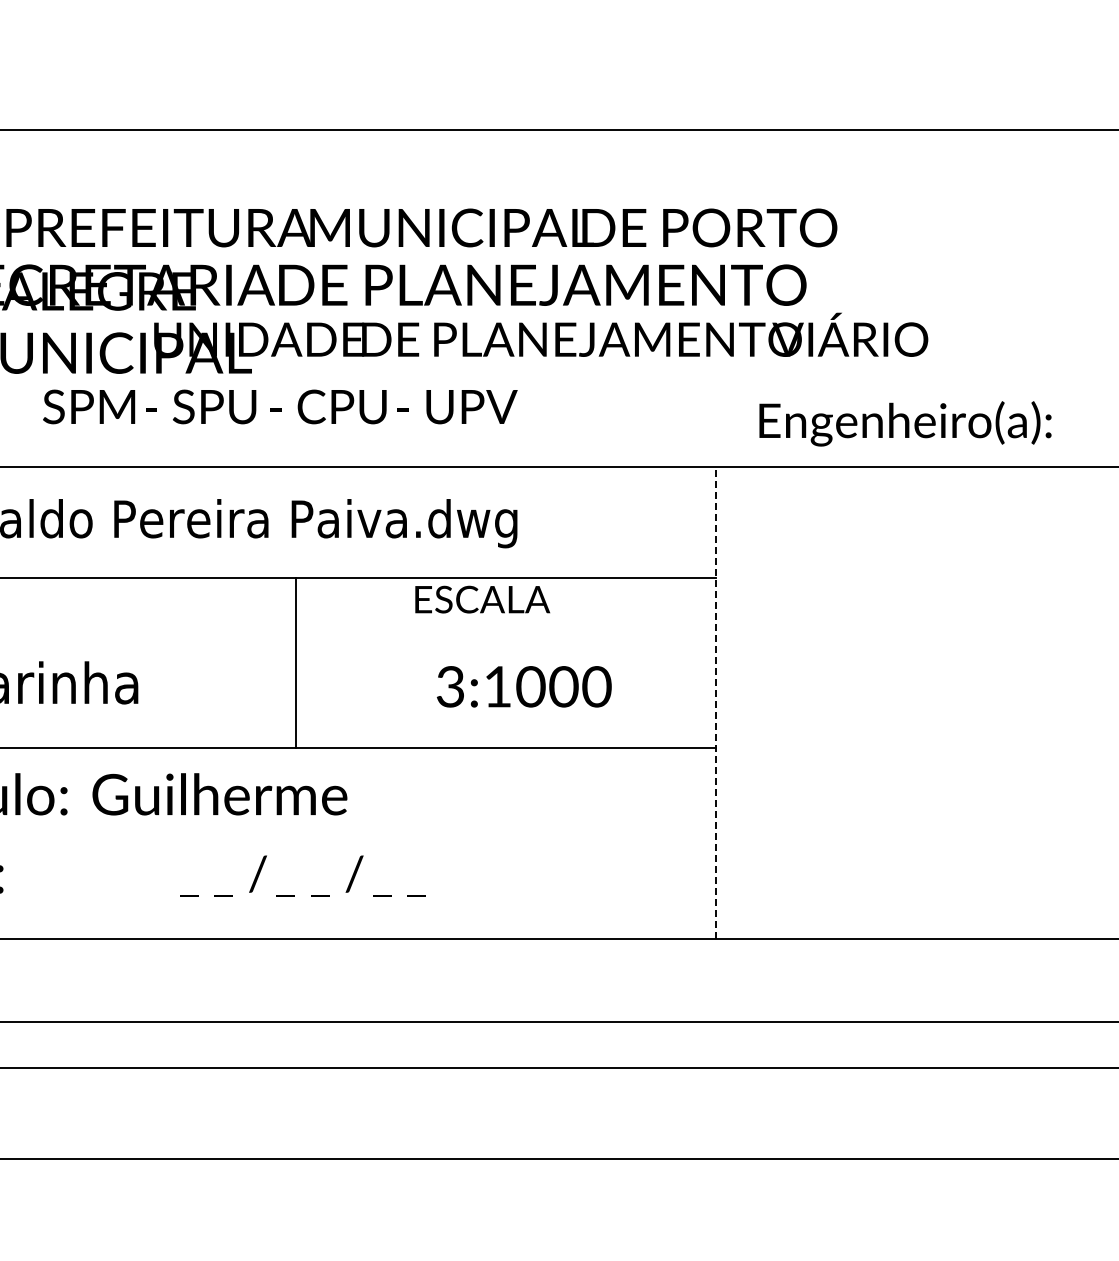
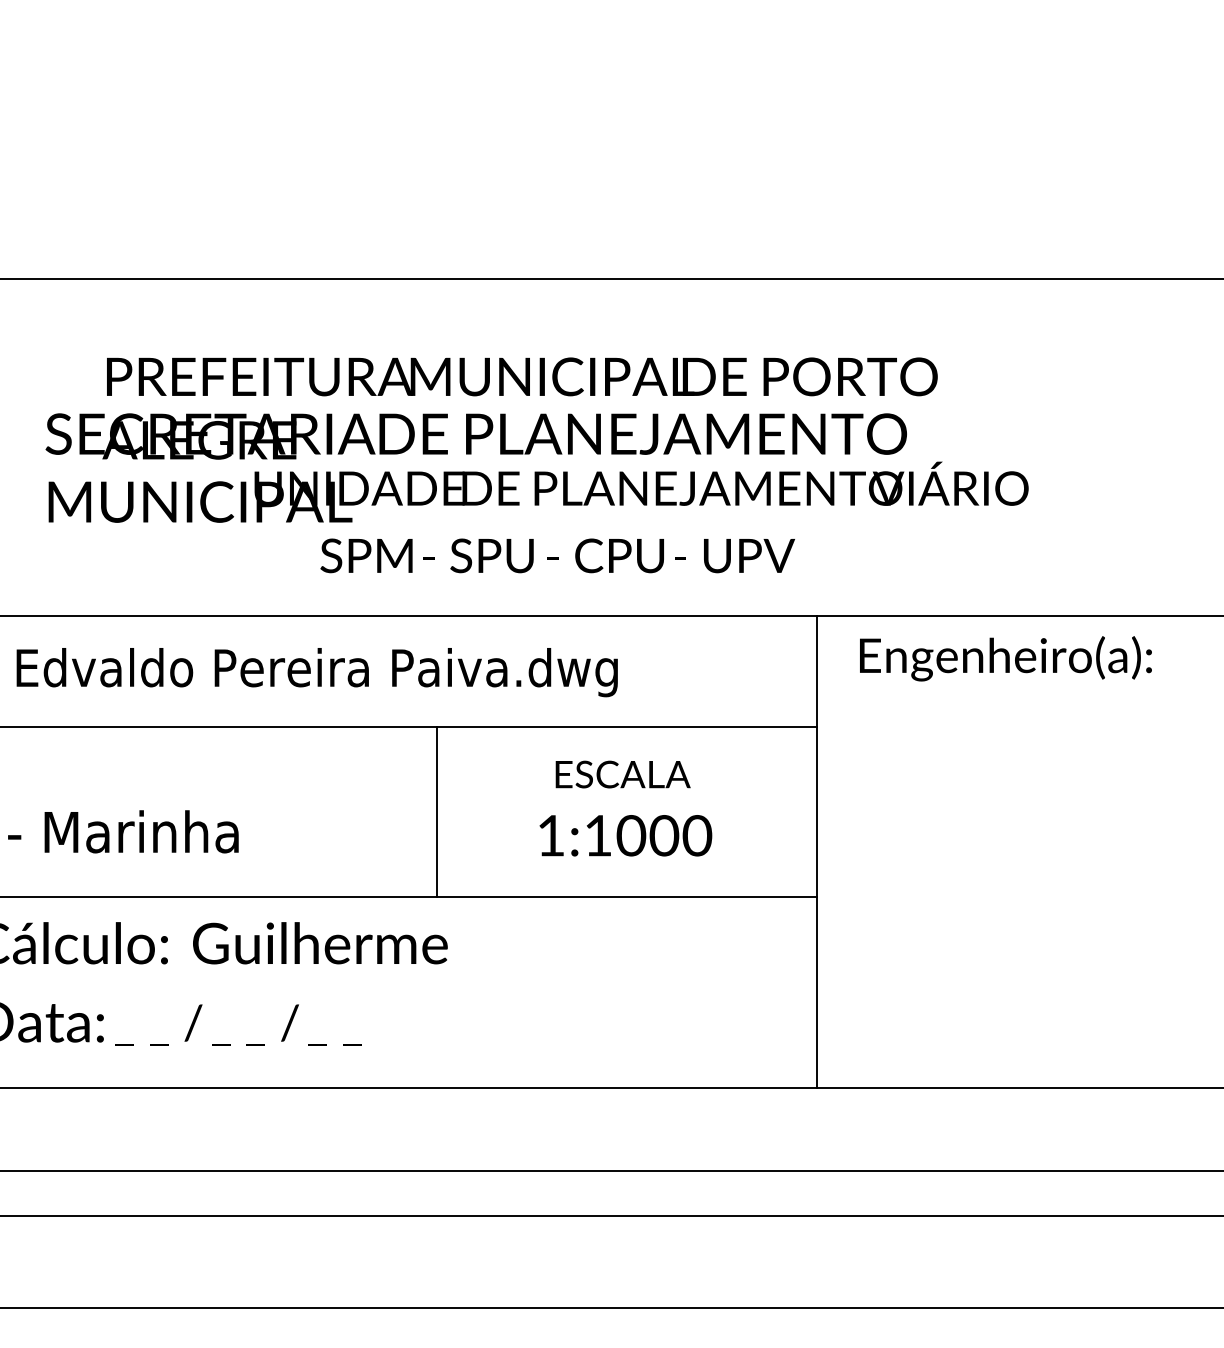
text: (280, 406) -> (557, 555), moved
text: (905, 423) -> (1005, 658), moved
text: (482, 599) -> (622, 774), moved
line: (296, 662) -> (436, 811), moved
text: (450, 686) -> (550, 835), 3:1000 -> 1:1000
line: (716, 702) -> (816, 851), dashed -> solid
text: (303, 875) -> (238, 1024), moved

